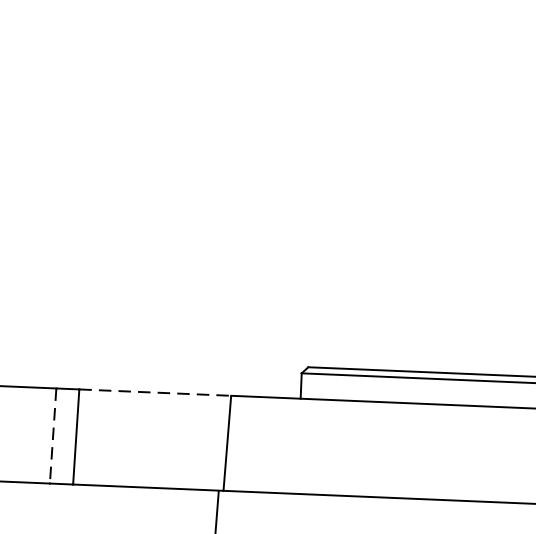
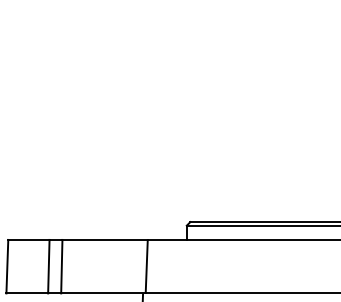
line: (155, 391) -> (105, 239), dashed -> solid
line: (52, 435) -> (48, 266), dashed -> solid

